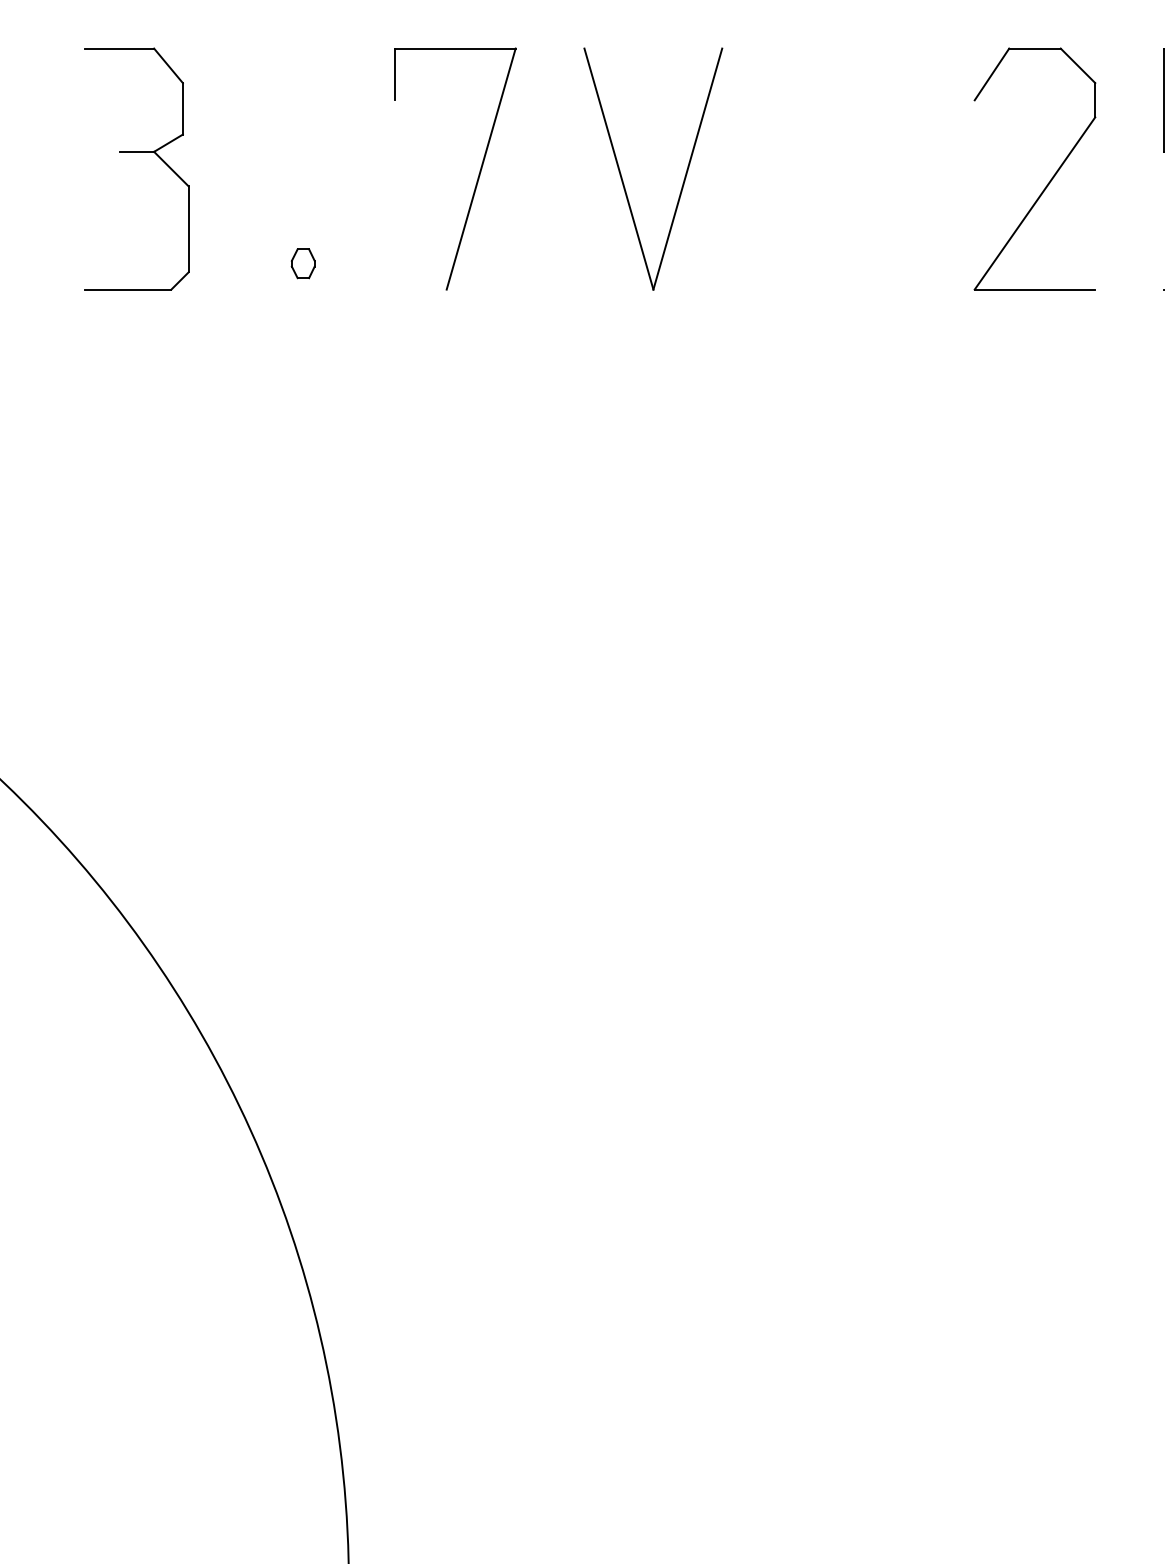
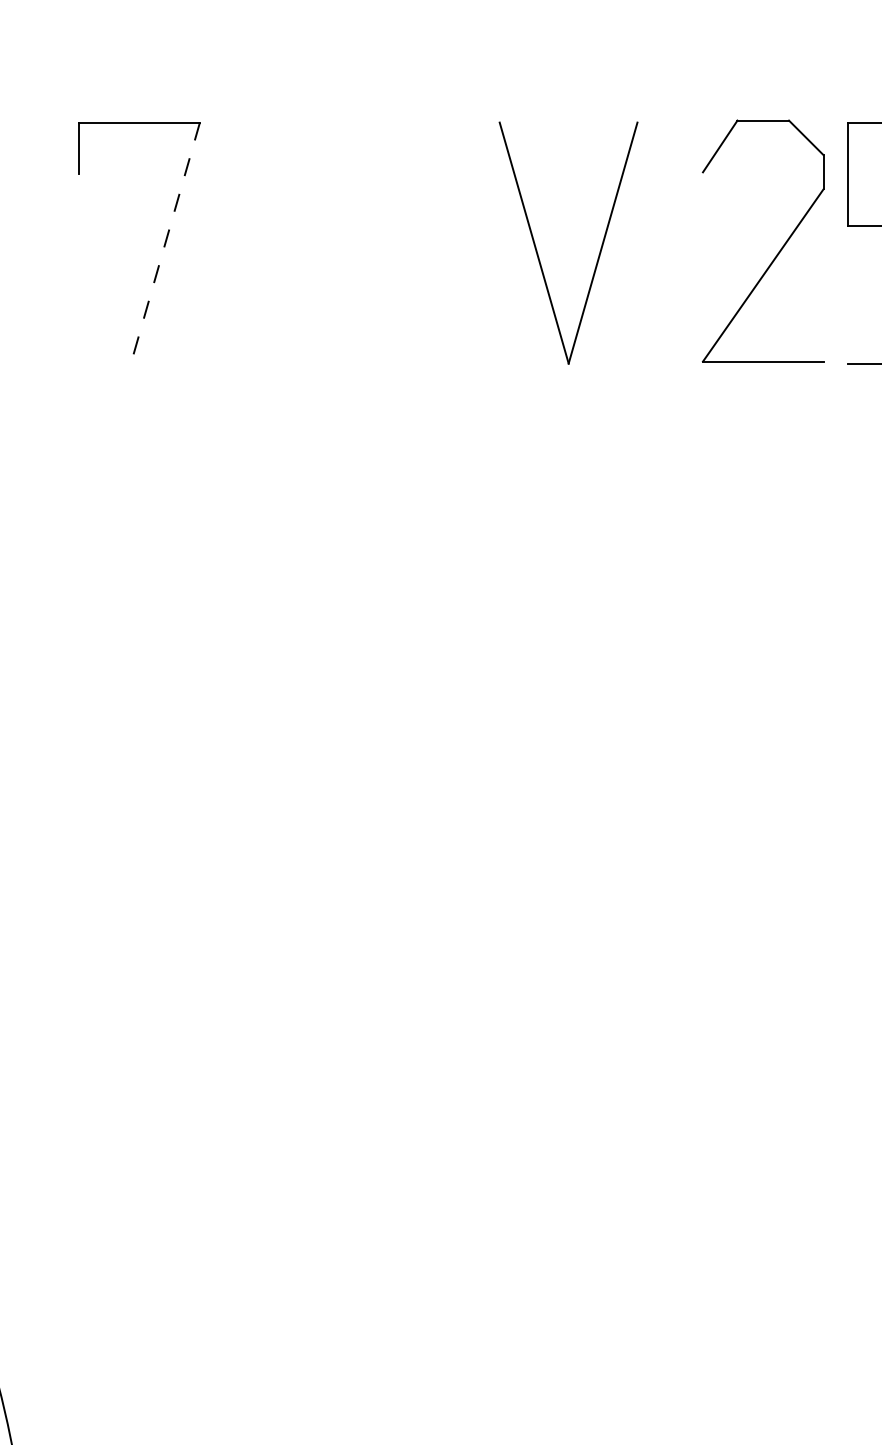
line: (481, 169) -> (165, 243), solid -> dashed
part: (683, 179) -> (598, 253), moved
part: (1049, 180) -> (777, 252), moved

